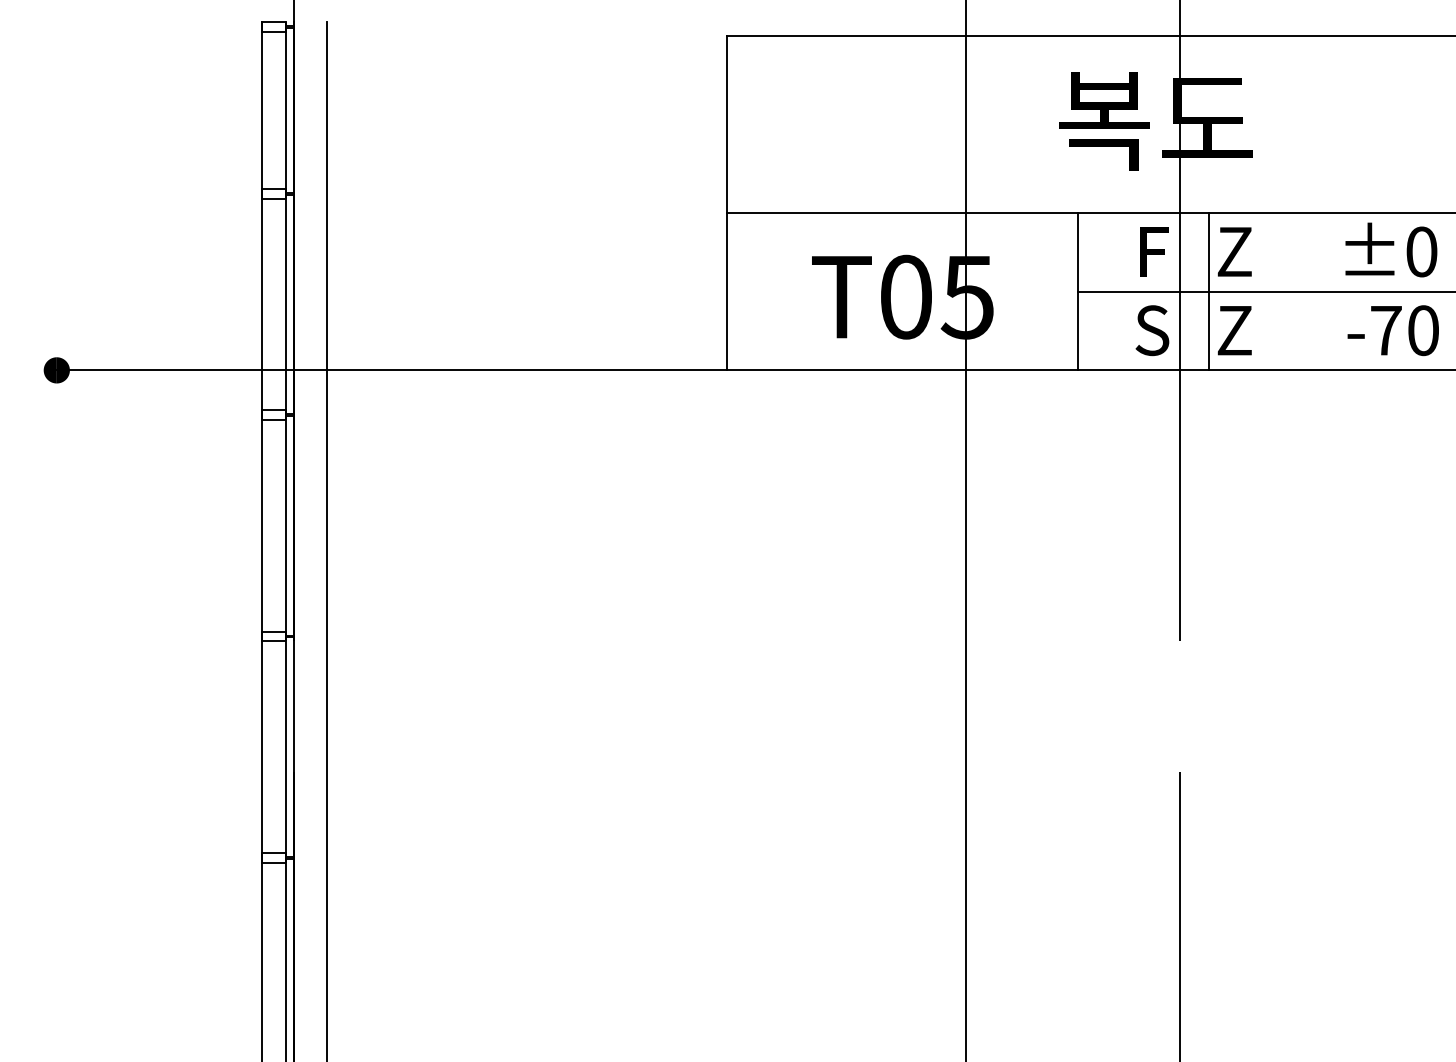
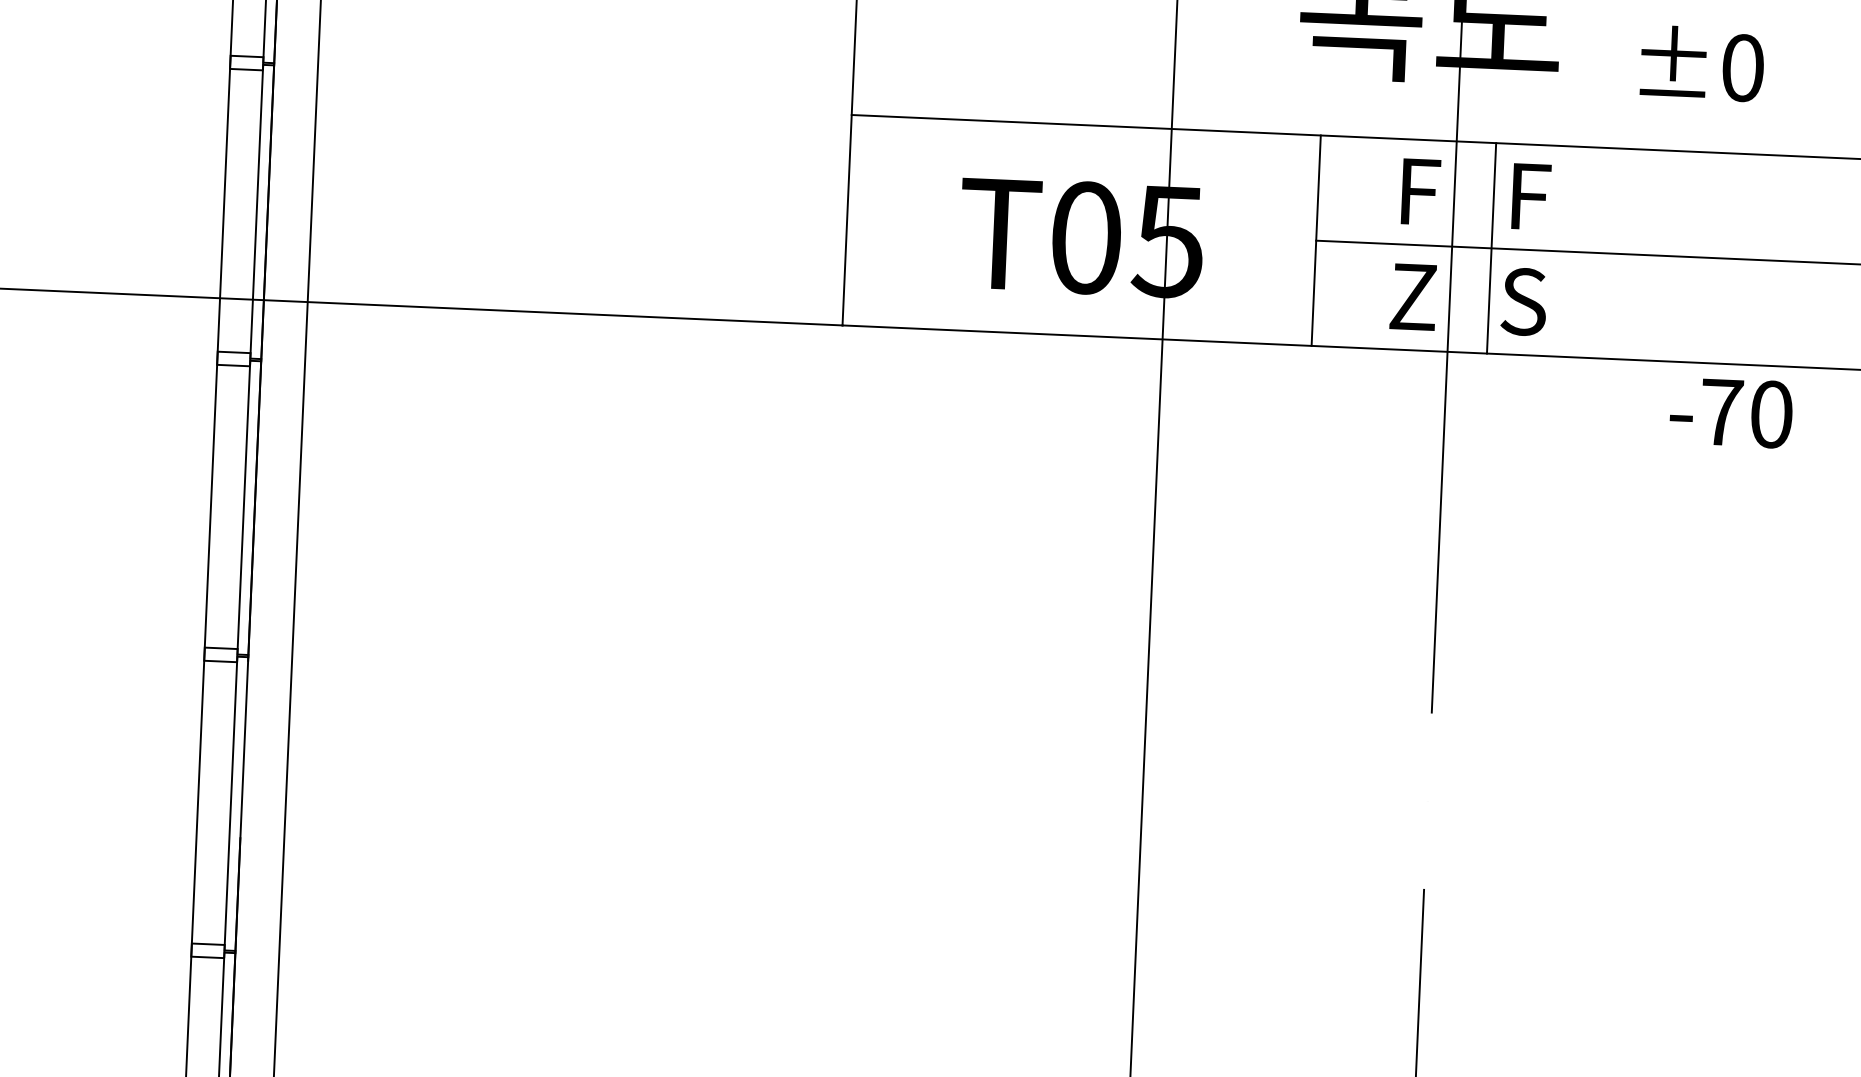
text: (1391, 249) -> (1702, 63), moved
text: (1234, 251) -> (1527, 196), Z -> F
text: (1152, 330) -> (1413, 296), S -> Z
text: (1234, 330) -> (1523, 301), Z -> S
text: (1392, 330) -> (1730, 412), moved

